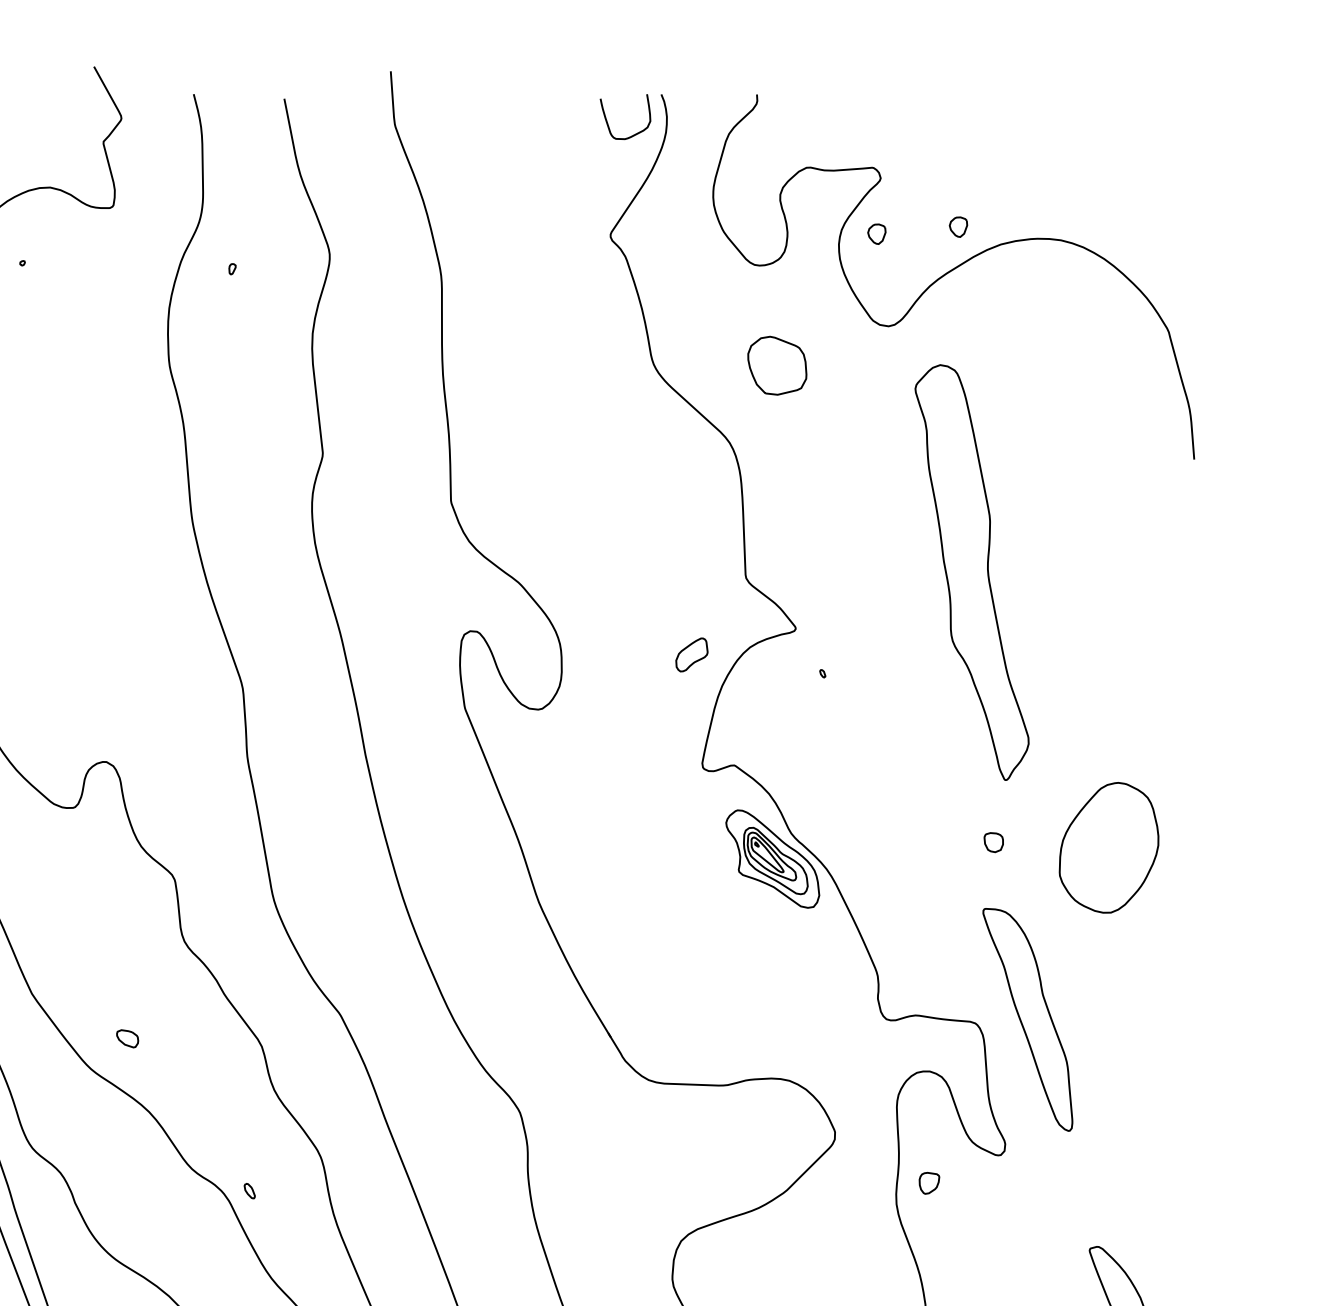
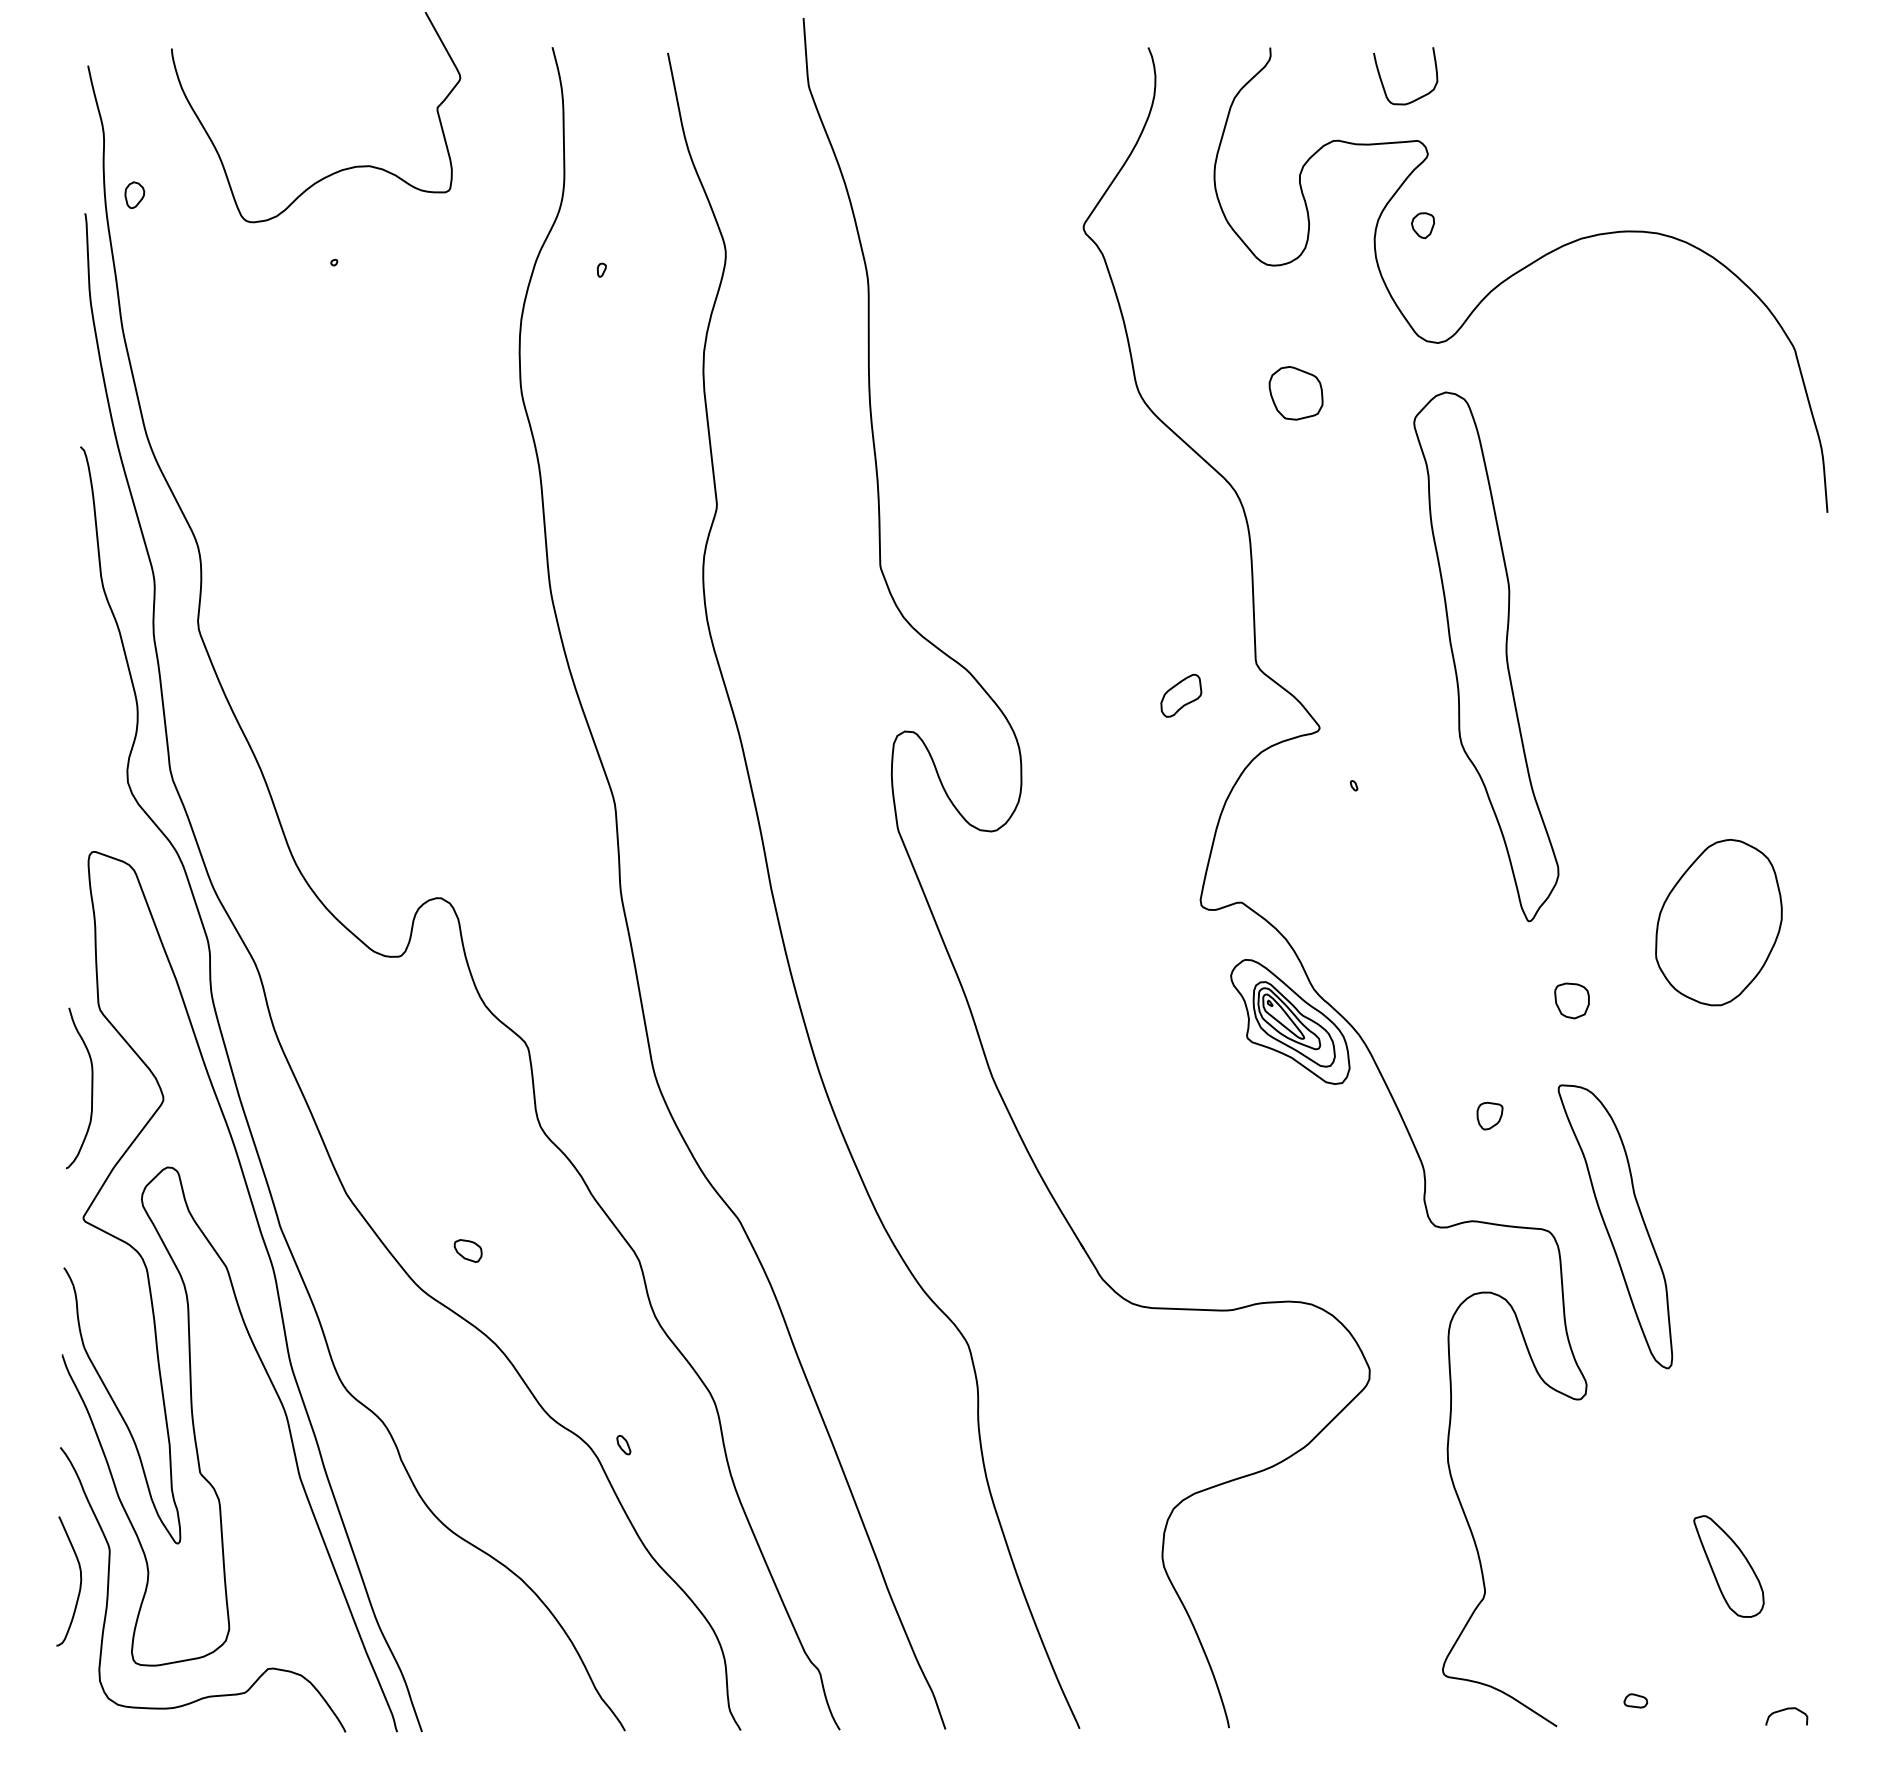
curve: (608, 122) -> (1383, 83), moved
part: (958, 227) -> (1526, 216), removed
part: (776, 365) -> (1295, 393), size x0.71
part: (972, 572) -> (1486, 656), moved
part: (692, 654) -> (1181, 695), moved
part: (993, 842) -> (1571, 1000), size x1.43
part: (1108, 847) -> (1718, 922), moved
part: (929, 1182) -> (1489, 1115), moved

